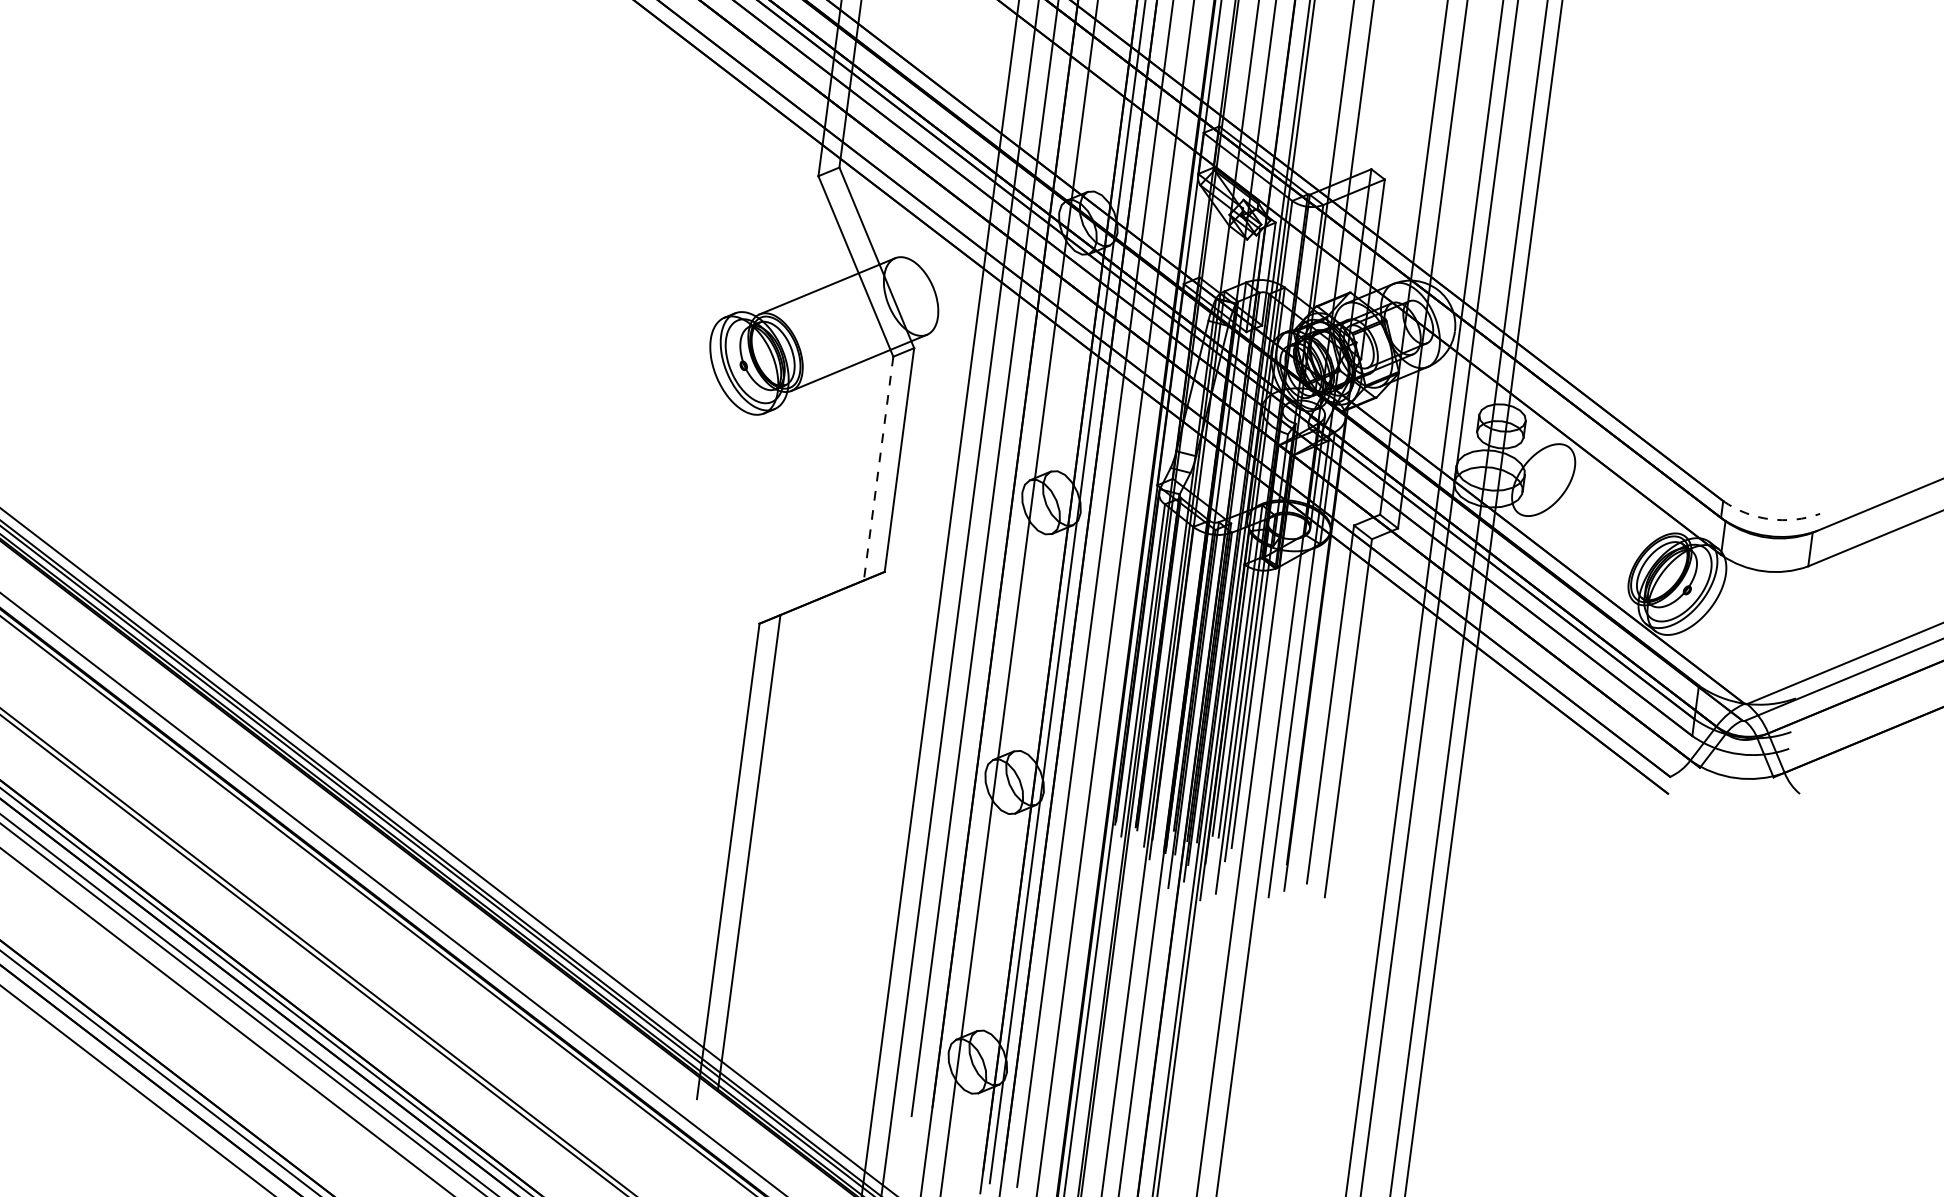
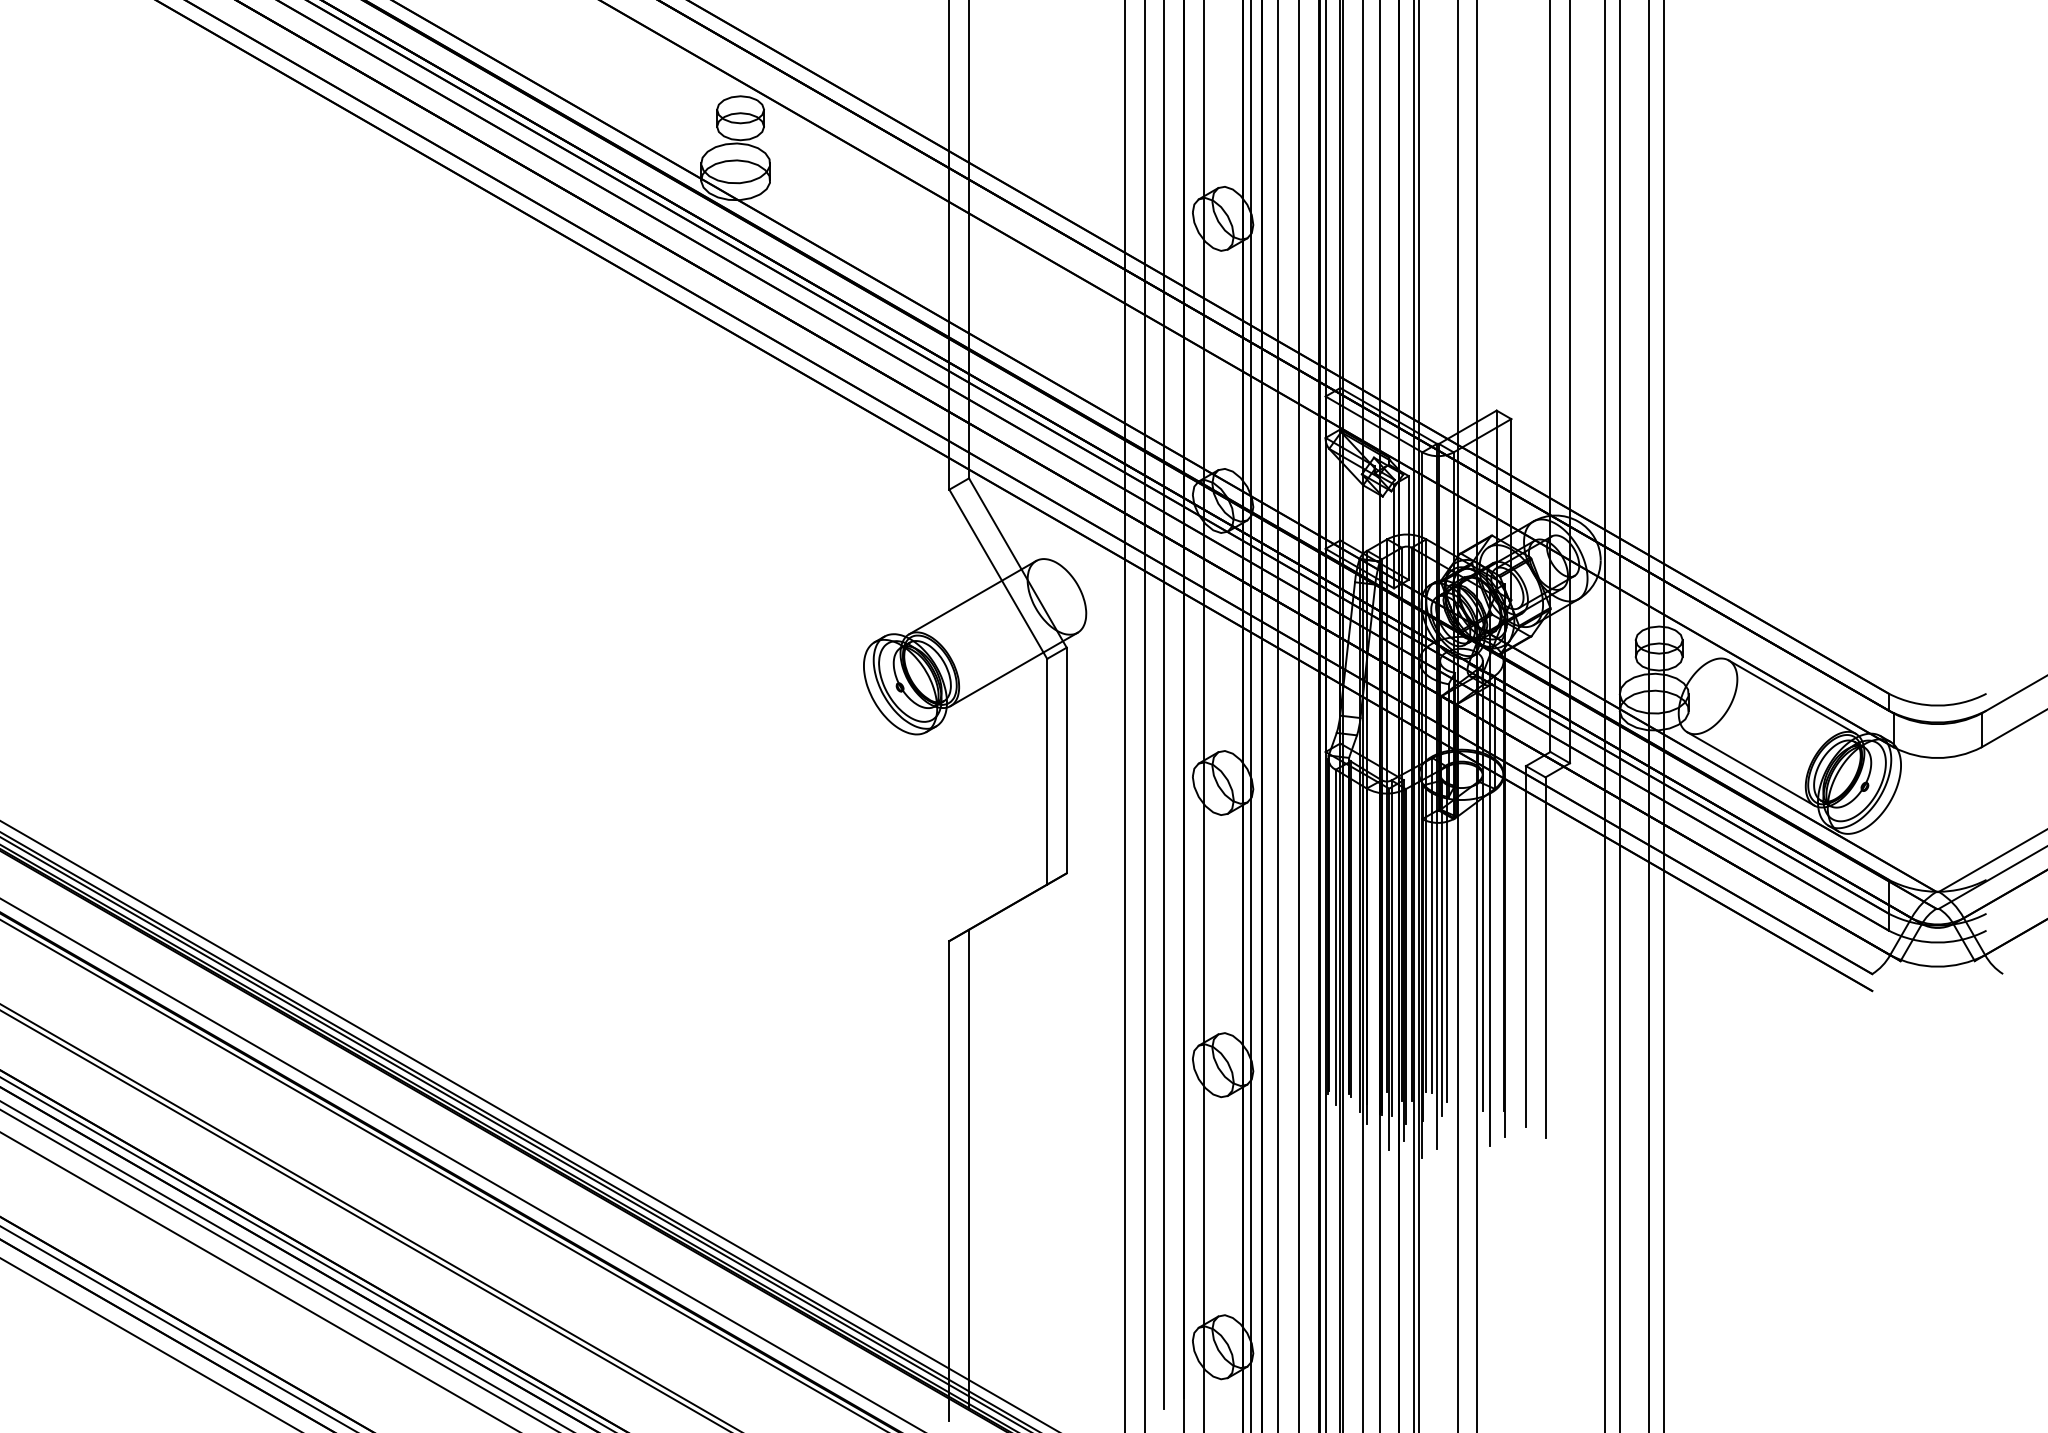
line: (878, 468) -> (1047, 771), dashed -> solid
line: (1626, 491) -> (1791, 696), added
arc: (1769, 519) -> (1937, 705), dashed -> solid
line: (1576, 557) -> (1750, 768), added
line: (1287, 694) -> (1482, 942), added

